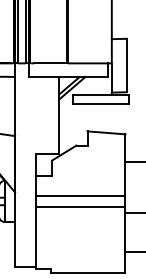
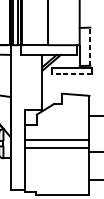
line: (126, 65) -> (90, 46), solid -> dashed
line: (101, 104) -> (72, 74), solid -> dashed

